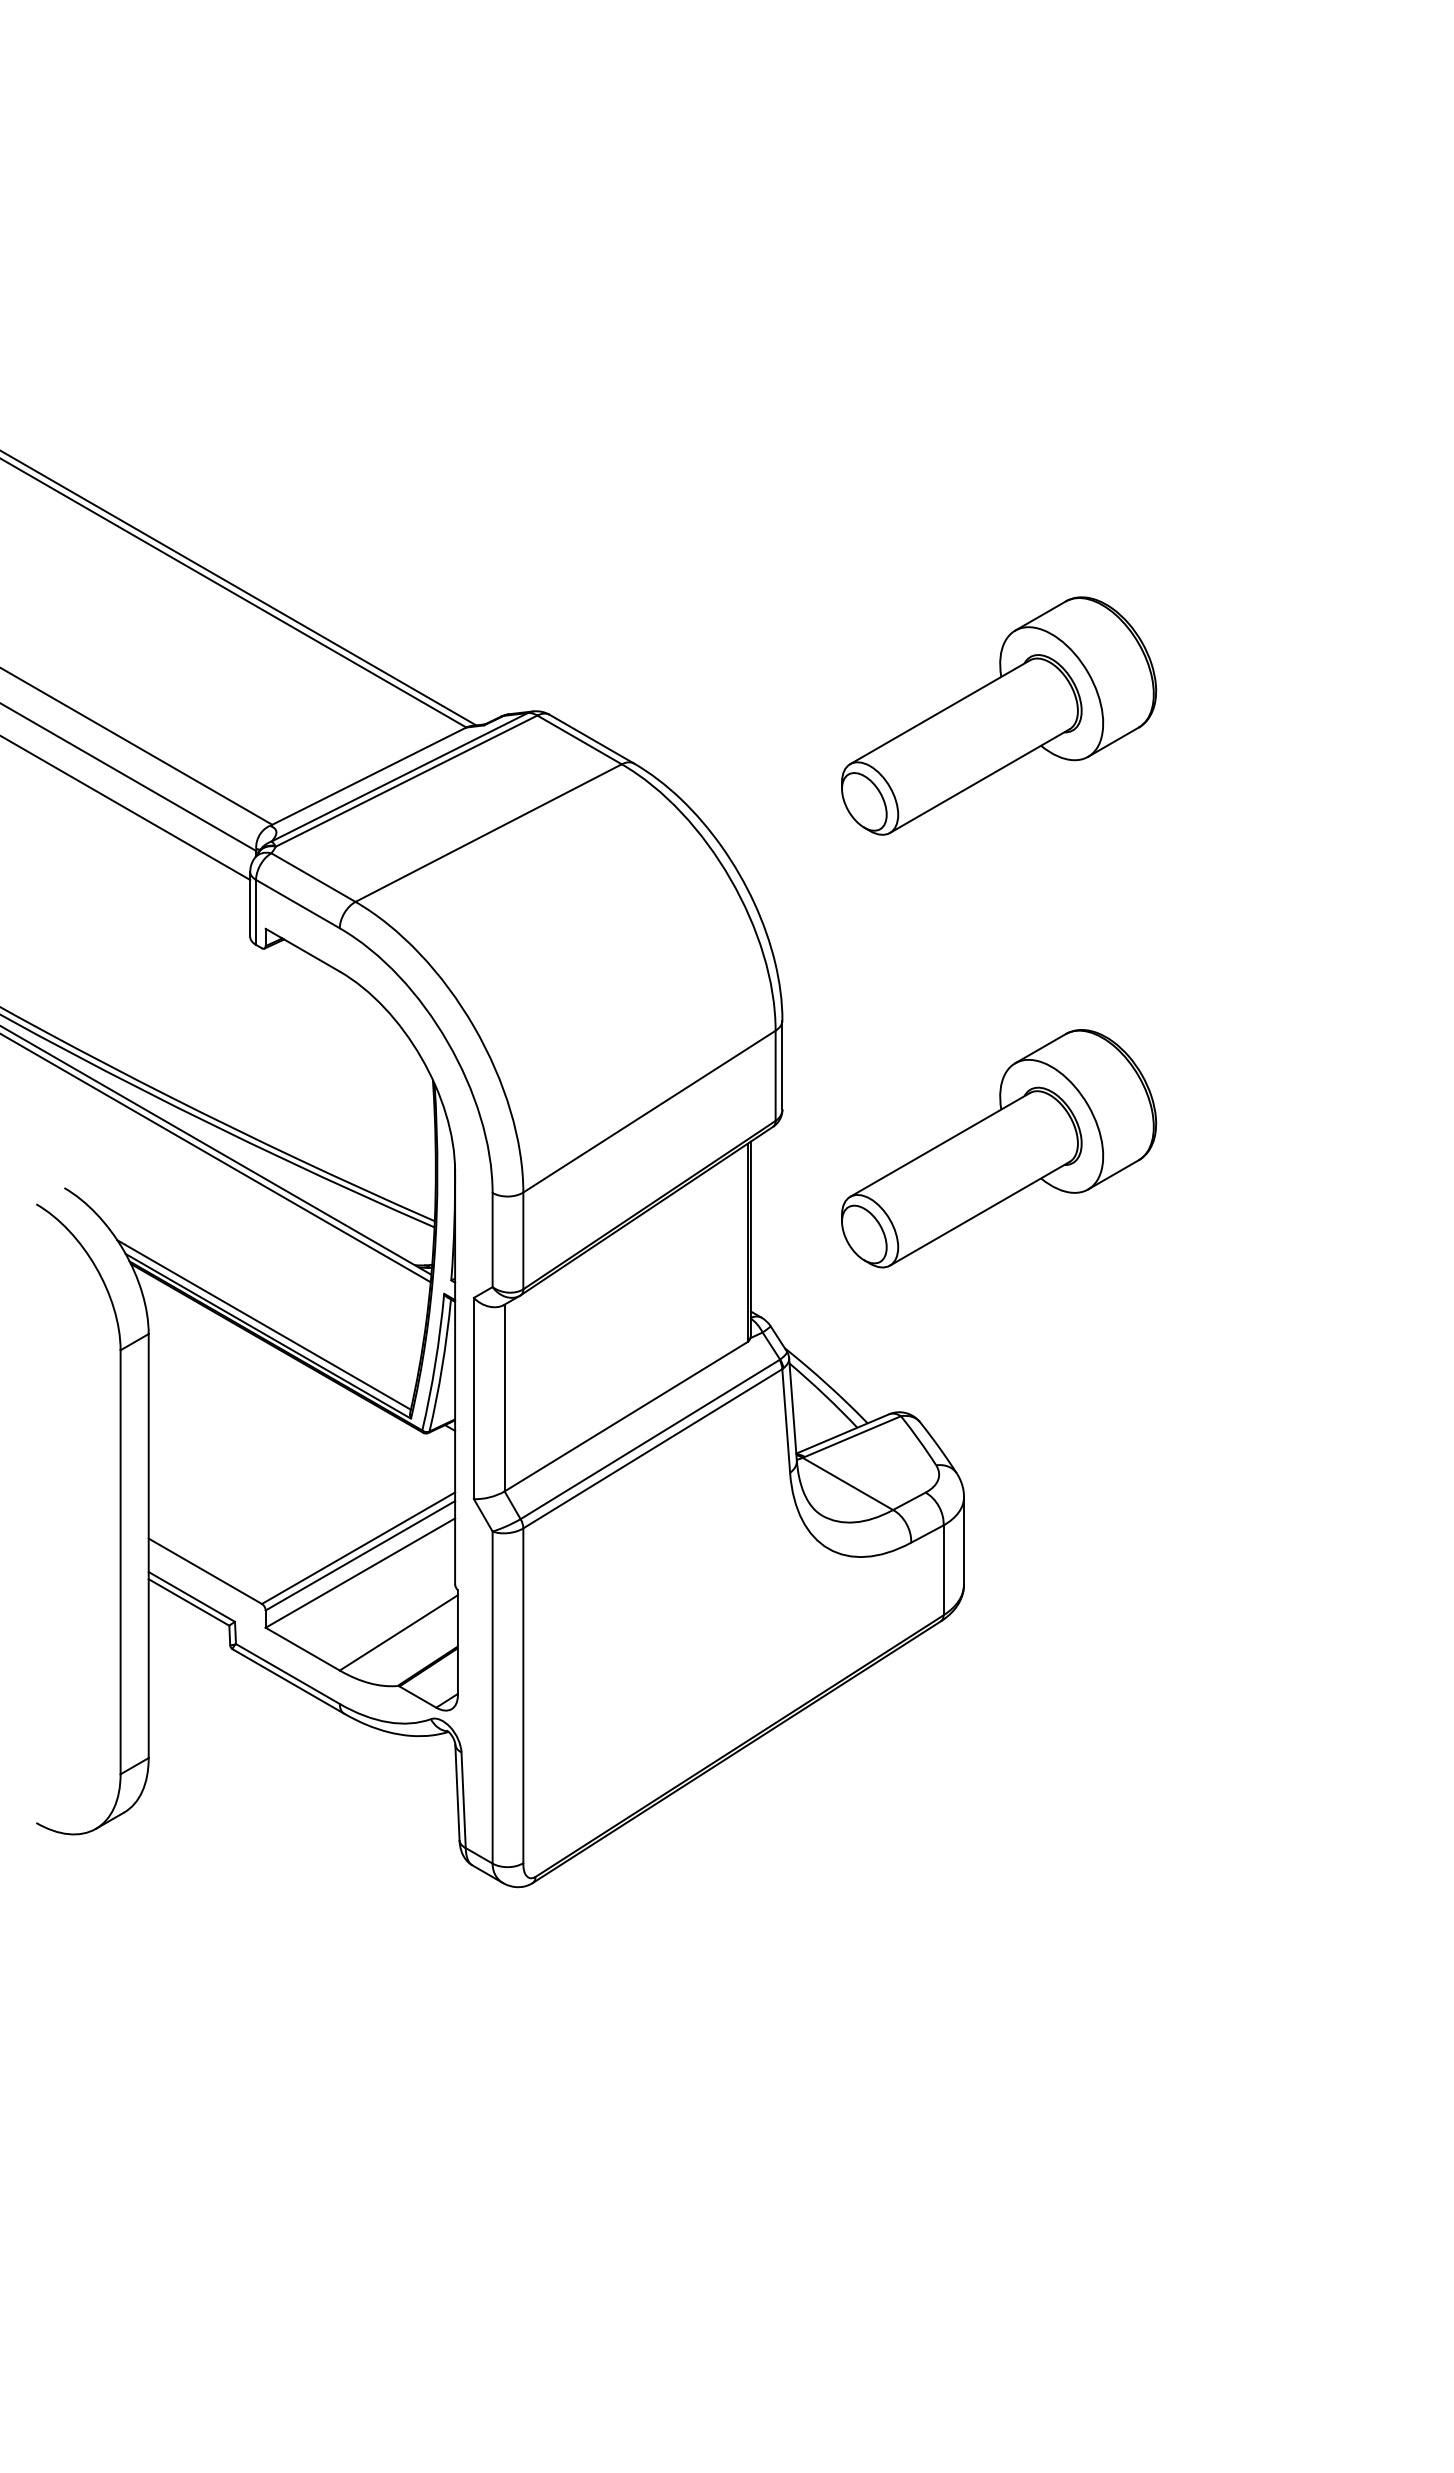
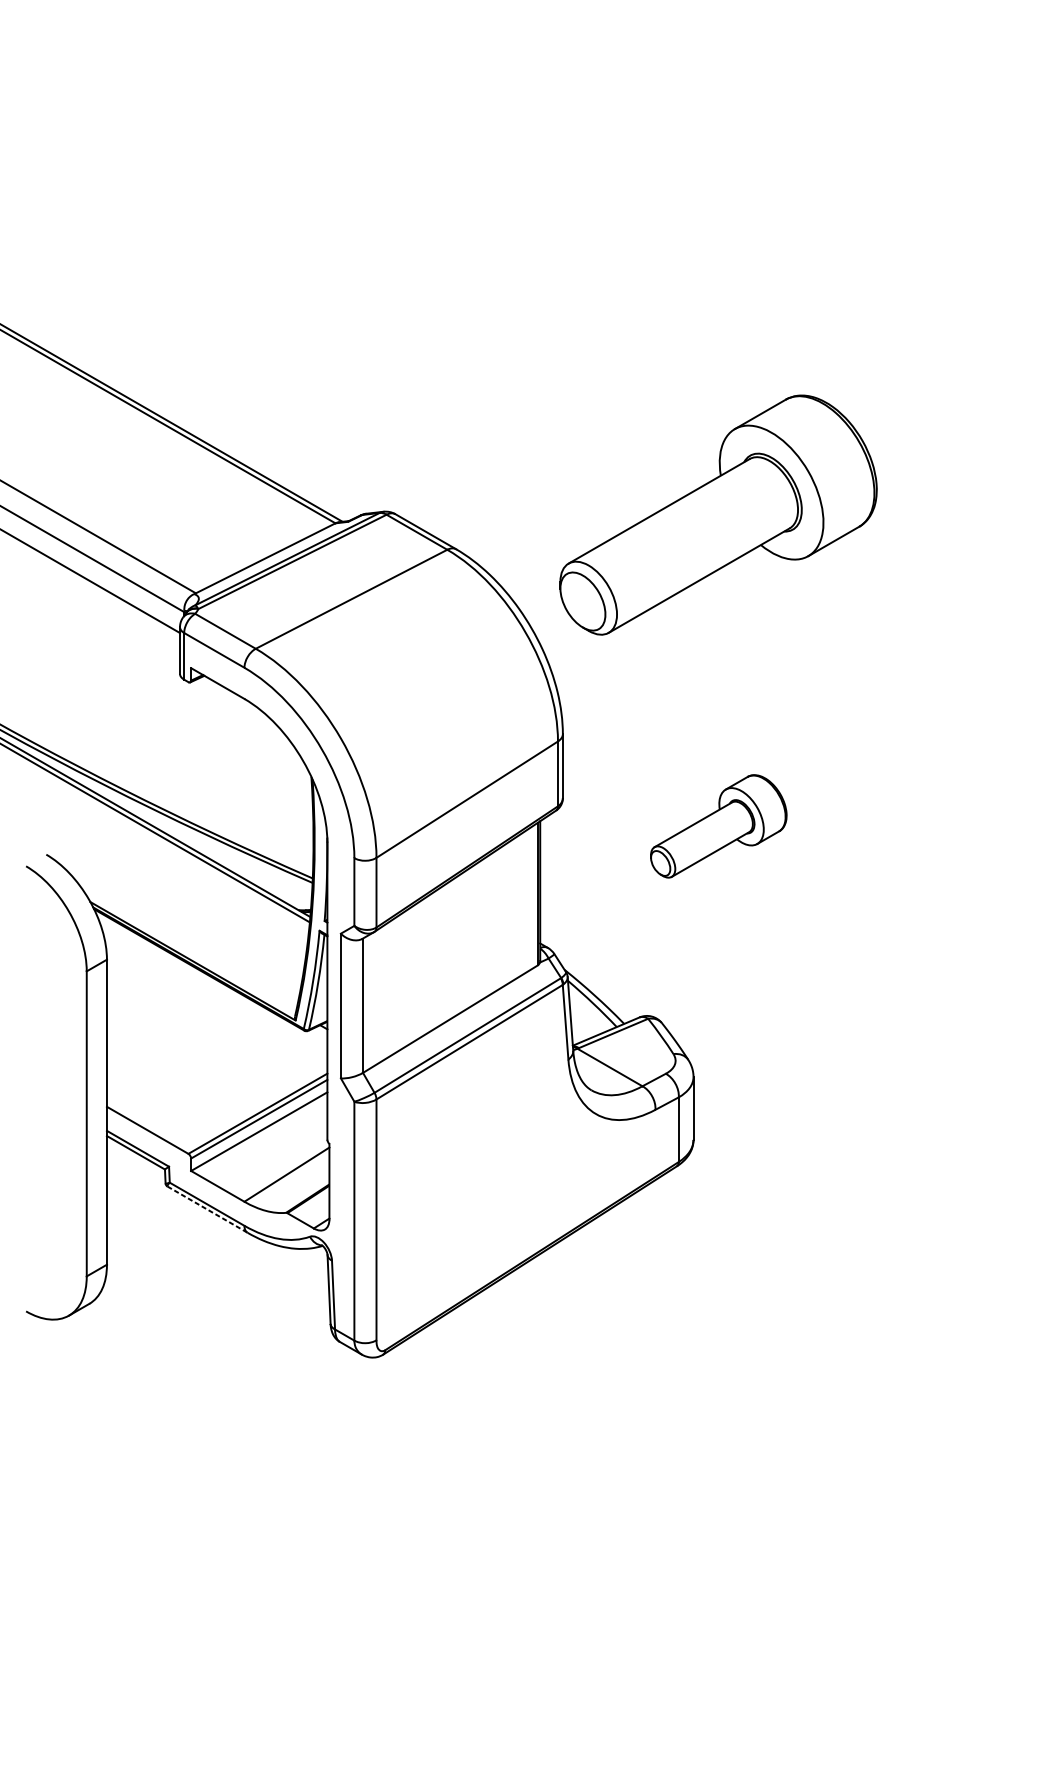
part: (999, 715) -> (719, 514), size x1.4
part: (999, 1148) -> (719, 826), size x0.6
line: (263, 1324) -> (189, 952), removed
line: (288, 1681) -> (207, 1209), solid -> dashed

